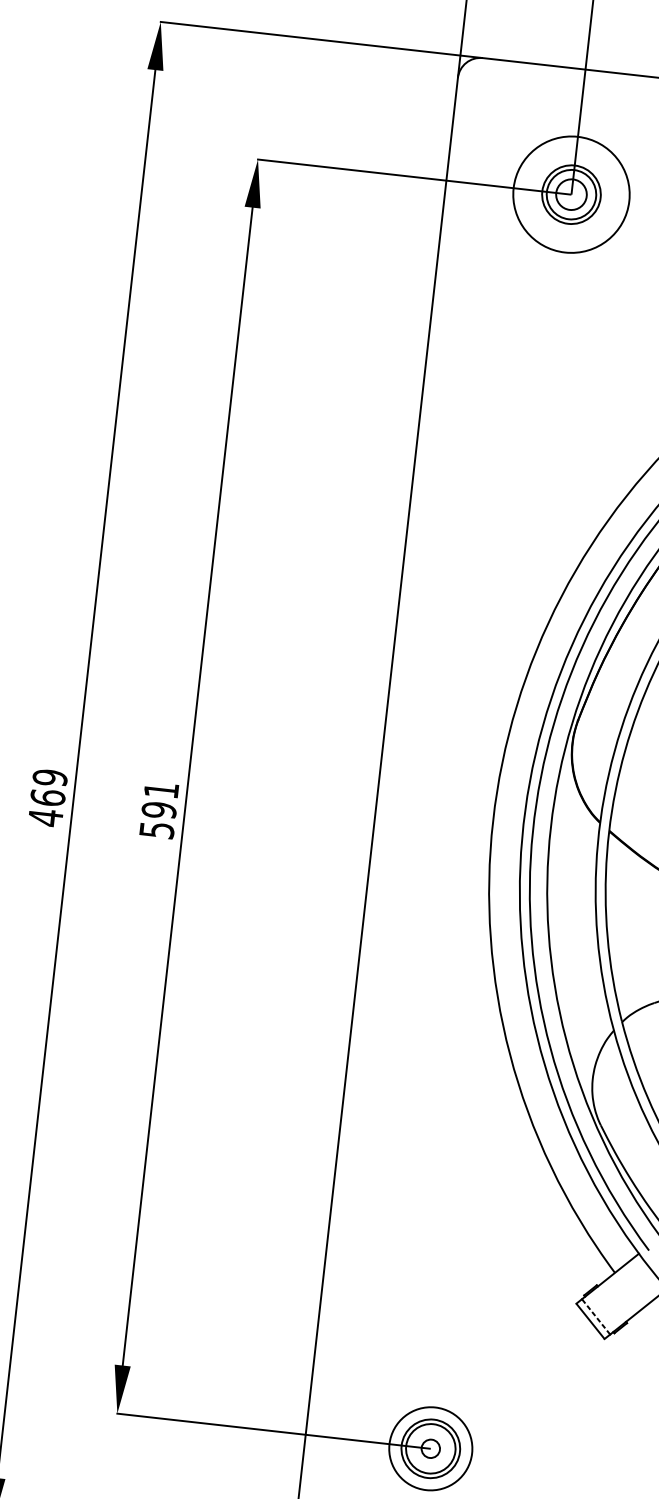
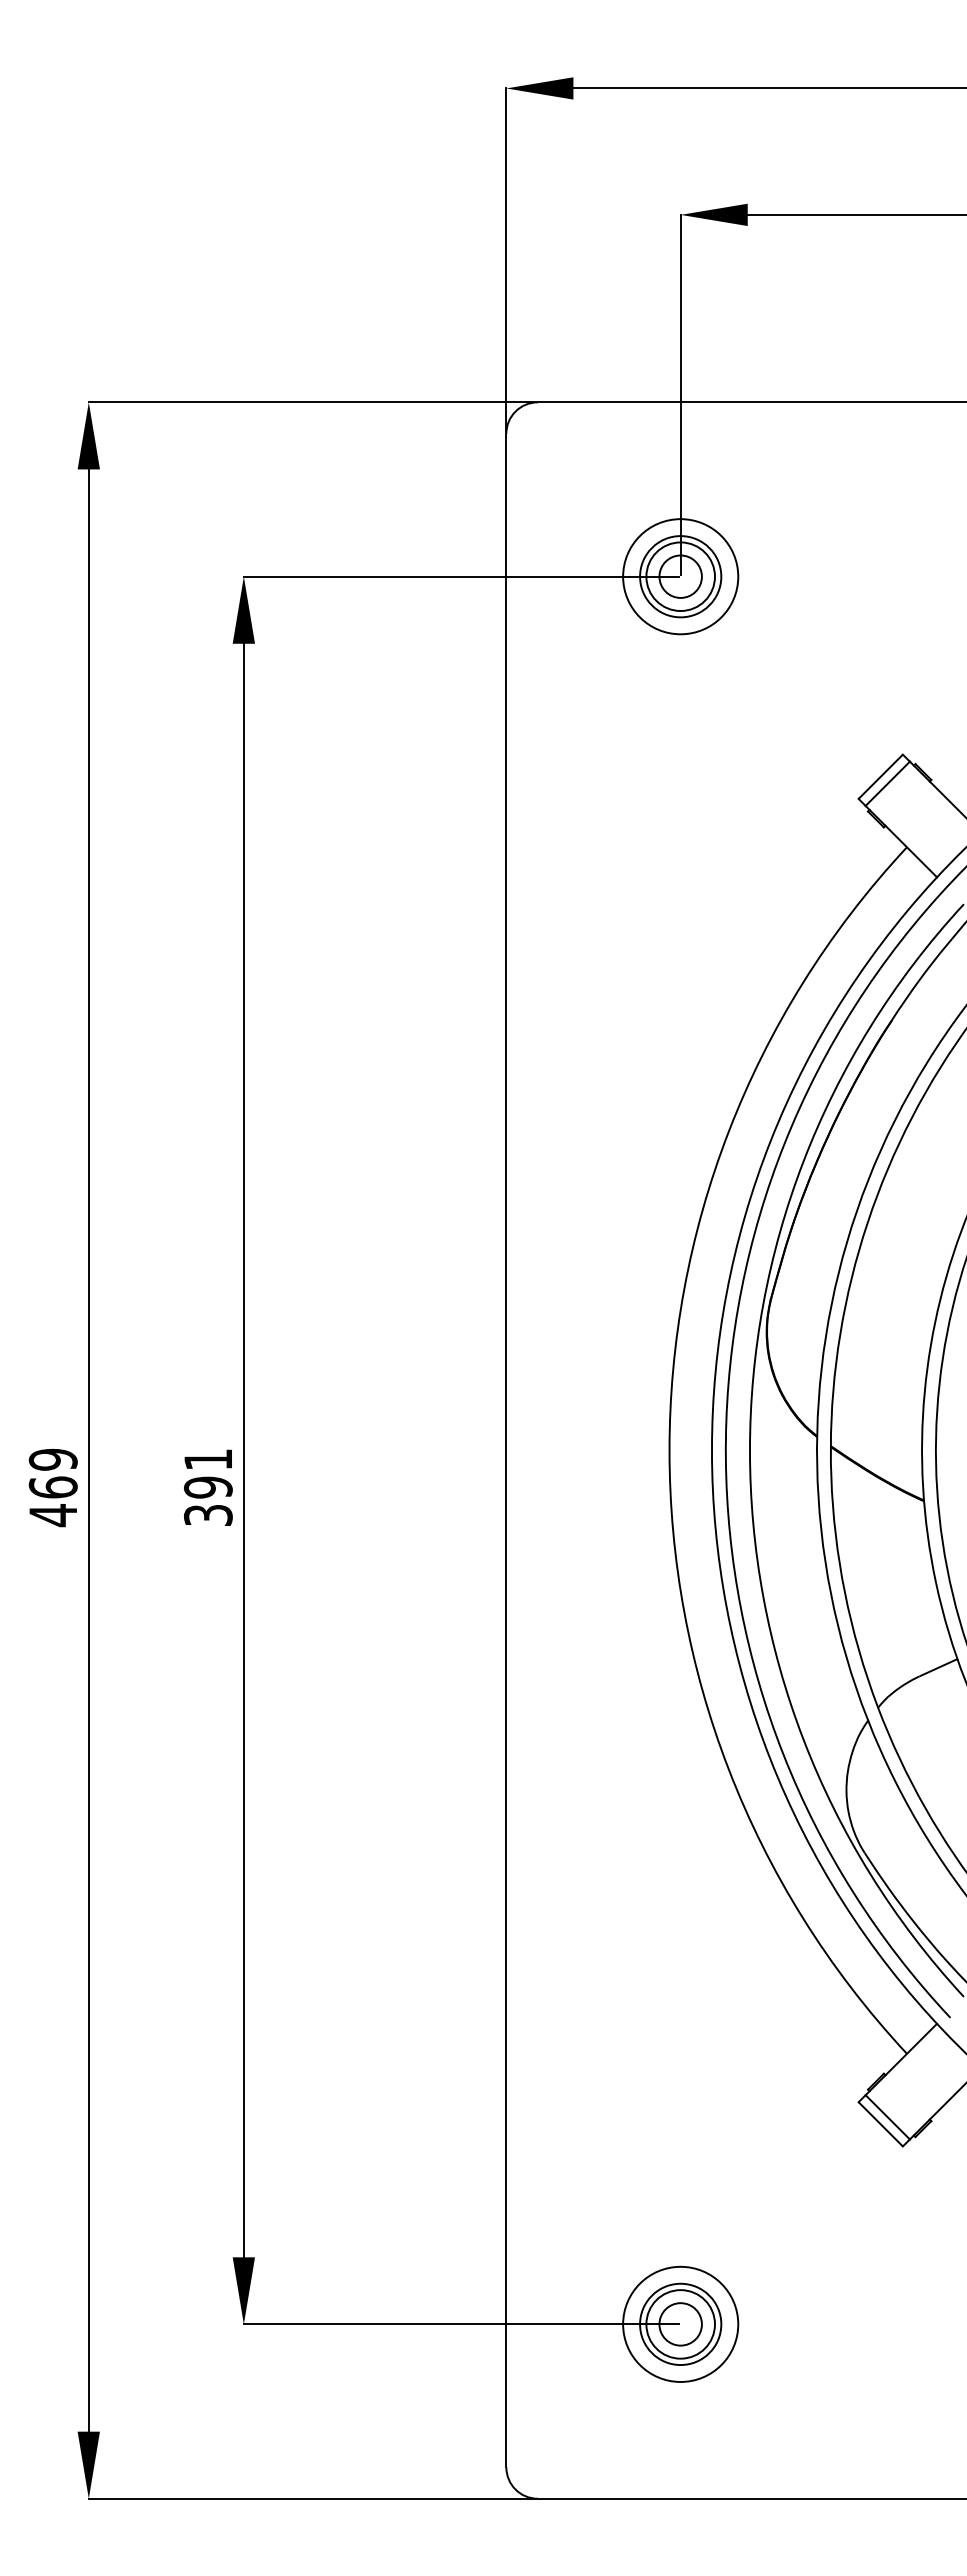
circle: (571, 194) -> (680, 576), size x0.71
text: (156, 830) -> (207, 1515), 591 -> 391
line: (595, 1316) -> (887, 2116), dashed -> solid
circle: (430, 1448) -> (680, 2324), size x1.67

